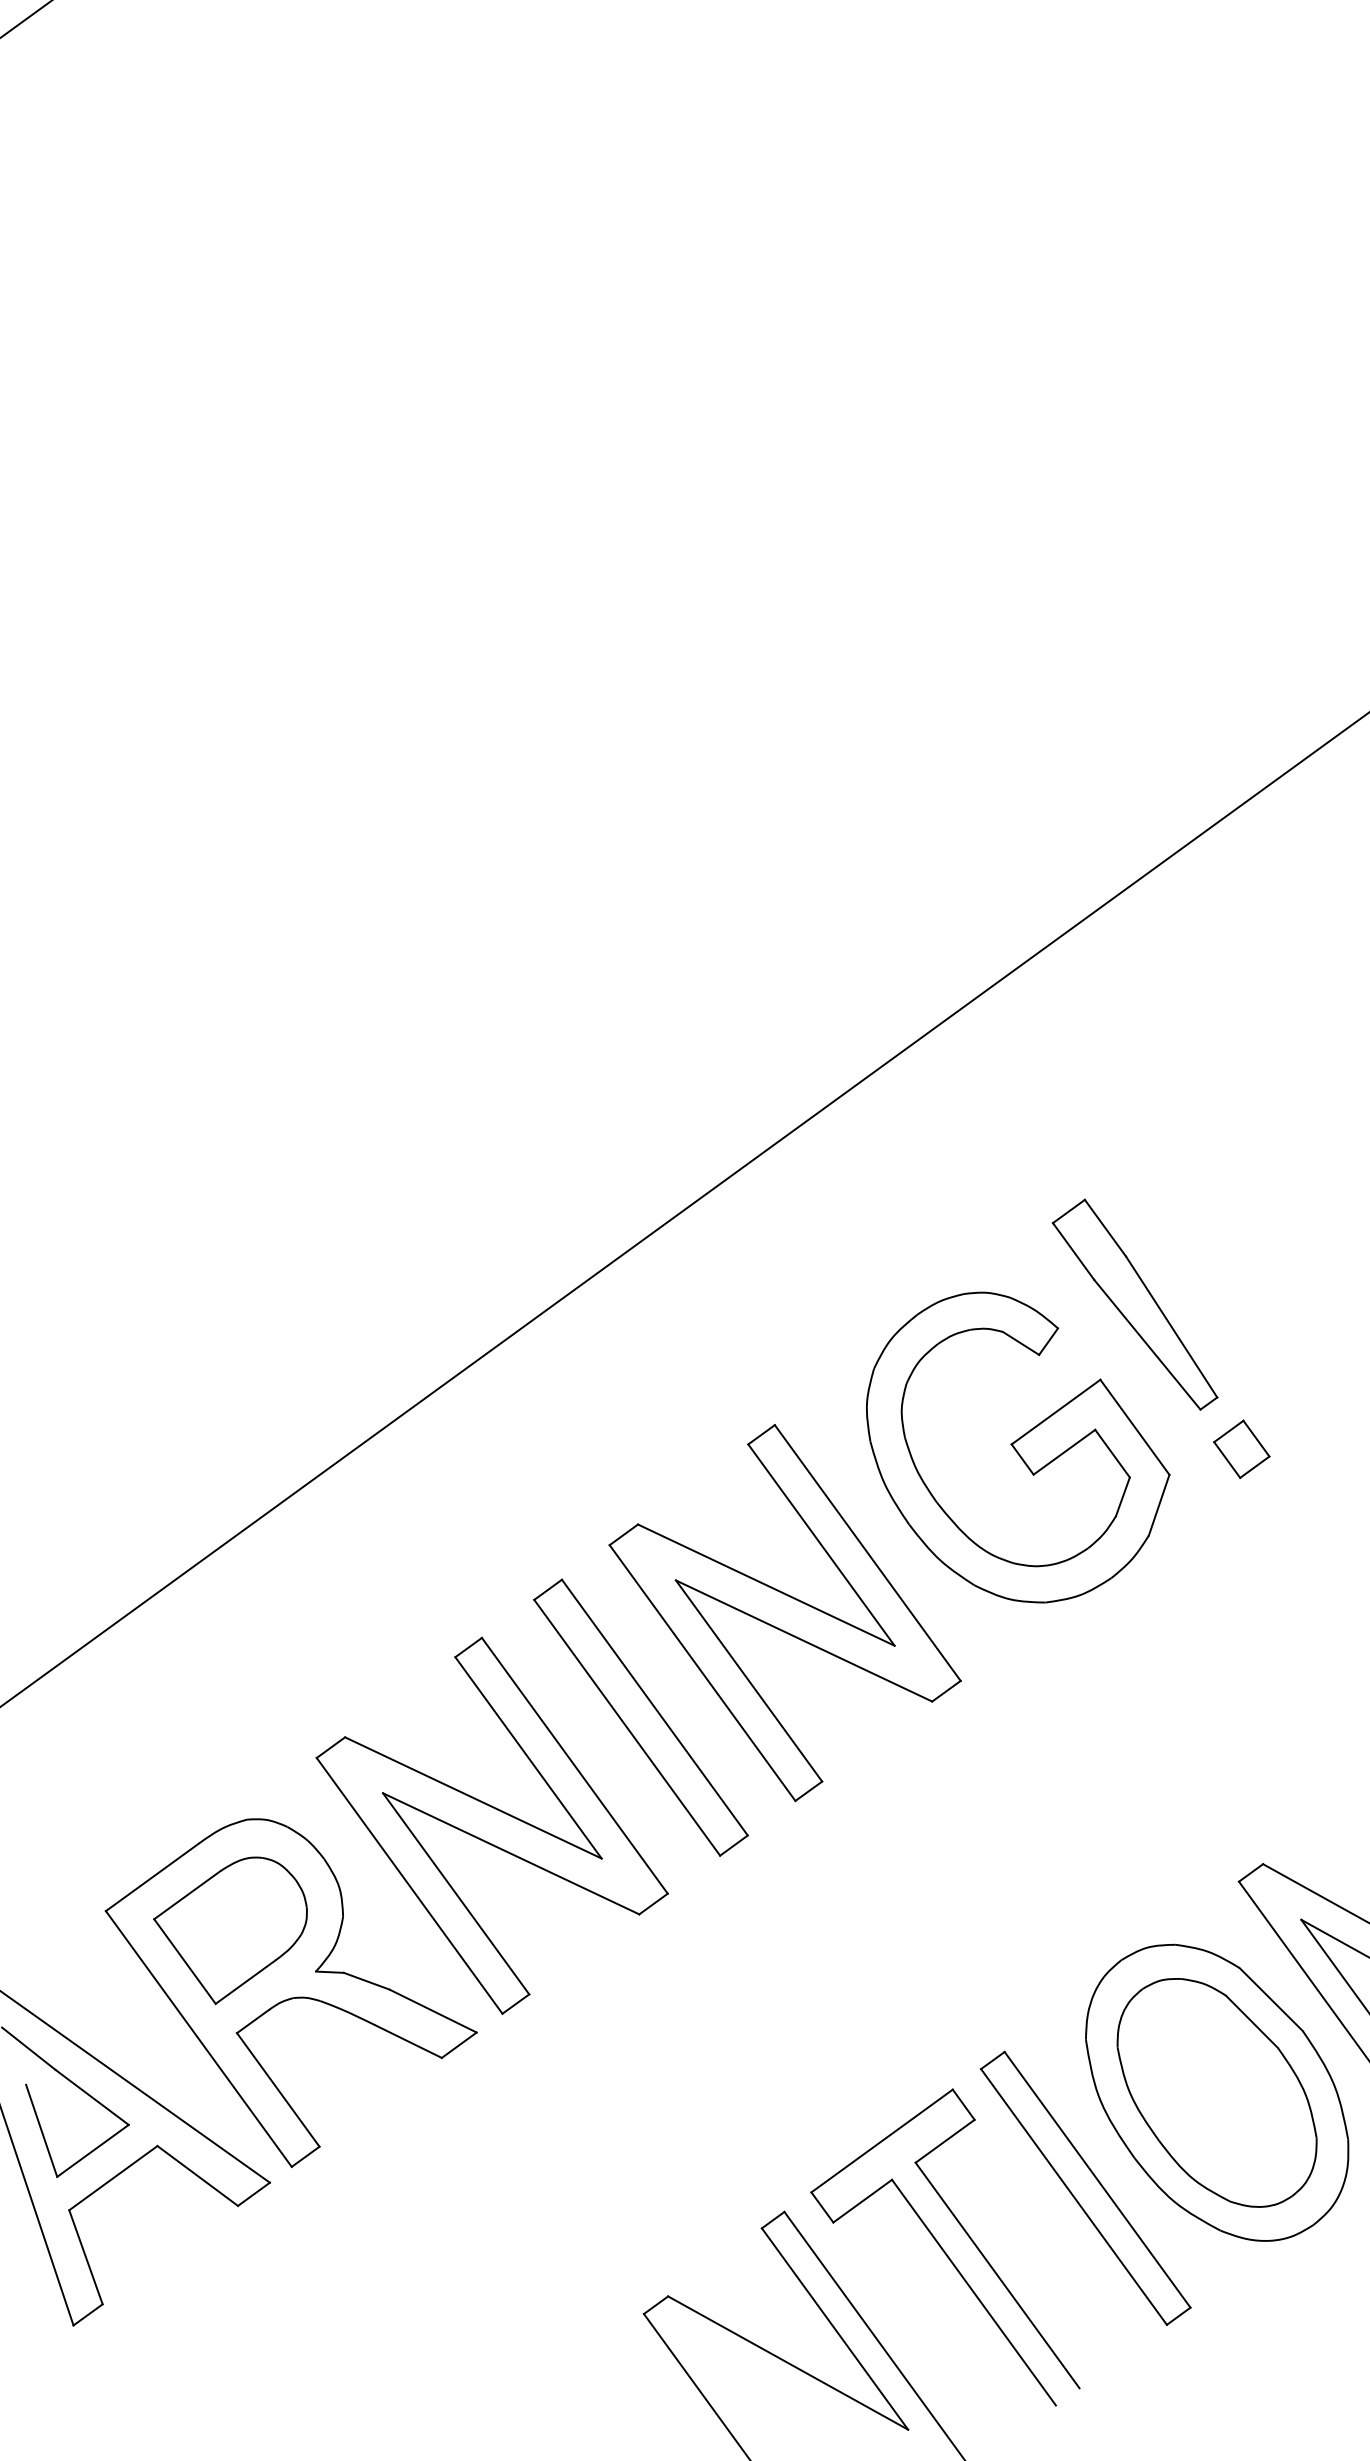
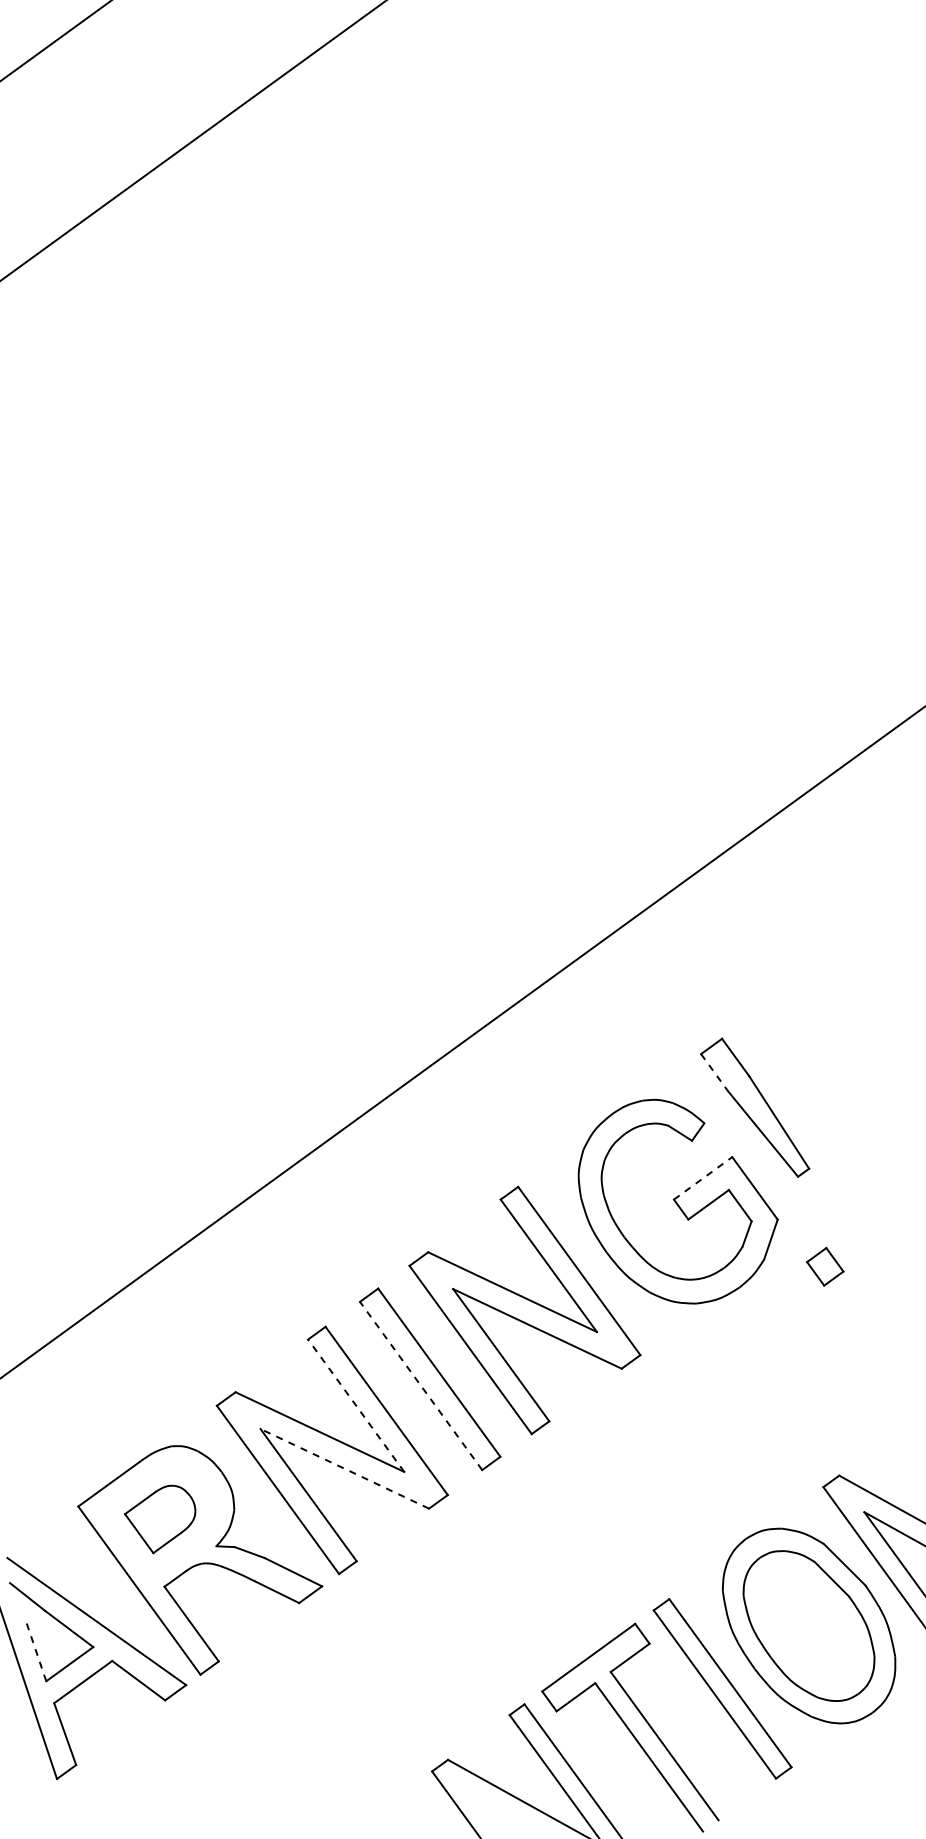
line: (1073, 1252) -> (714, 1073), solid -> dashed
line: (1056, 1412) -> (703, 1178), solid -> dashed
part: (1242, 1448) -> (825, 1266), moved
line: (627, 1727) -> (421, 1385), solid -> dashed
line: (528, 1757) -> (356, 1405), solid -> dashed
line: (510, 1853) -> (344, 1468), solid -> dashed
part: (229, 1930) -> (159, 1519), size x0.7
line: (42, 2131) -> (36, 1651), solid -> dashed

